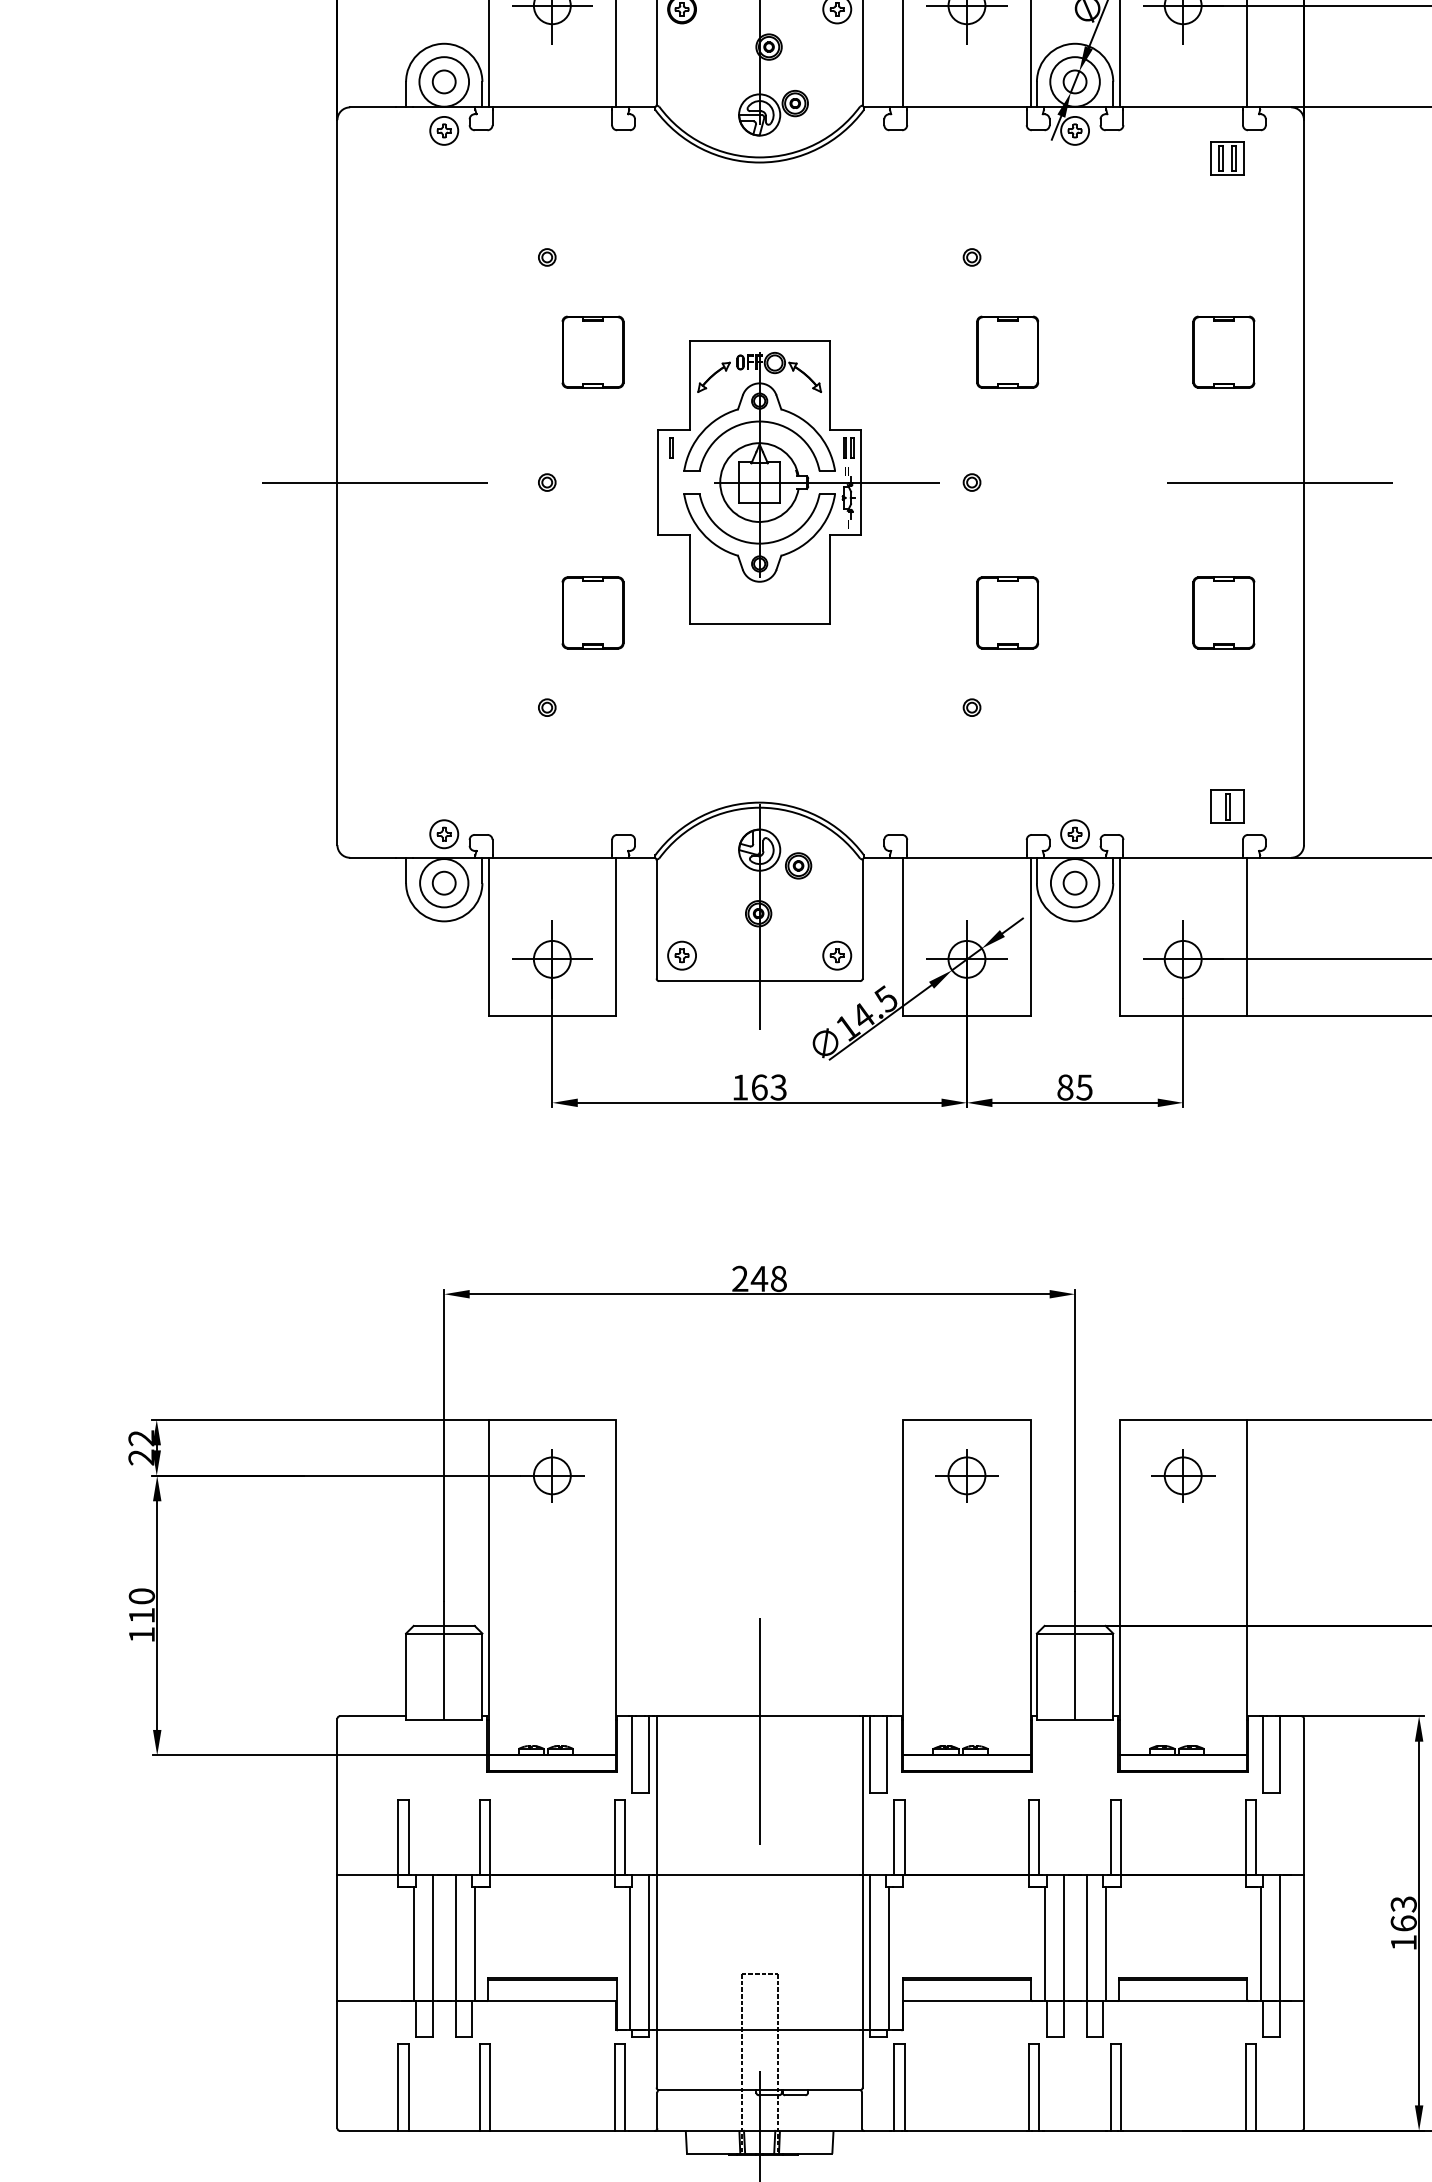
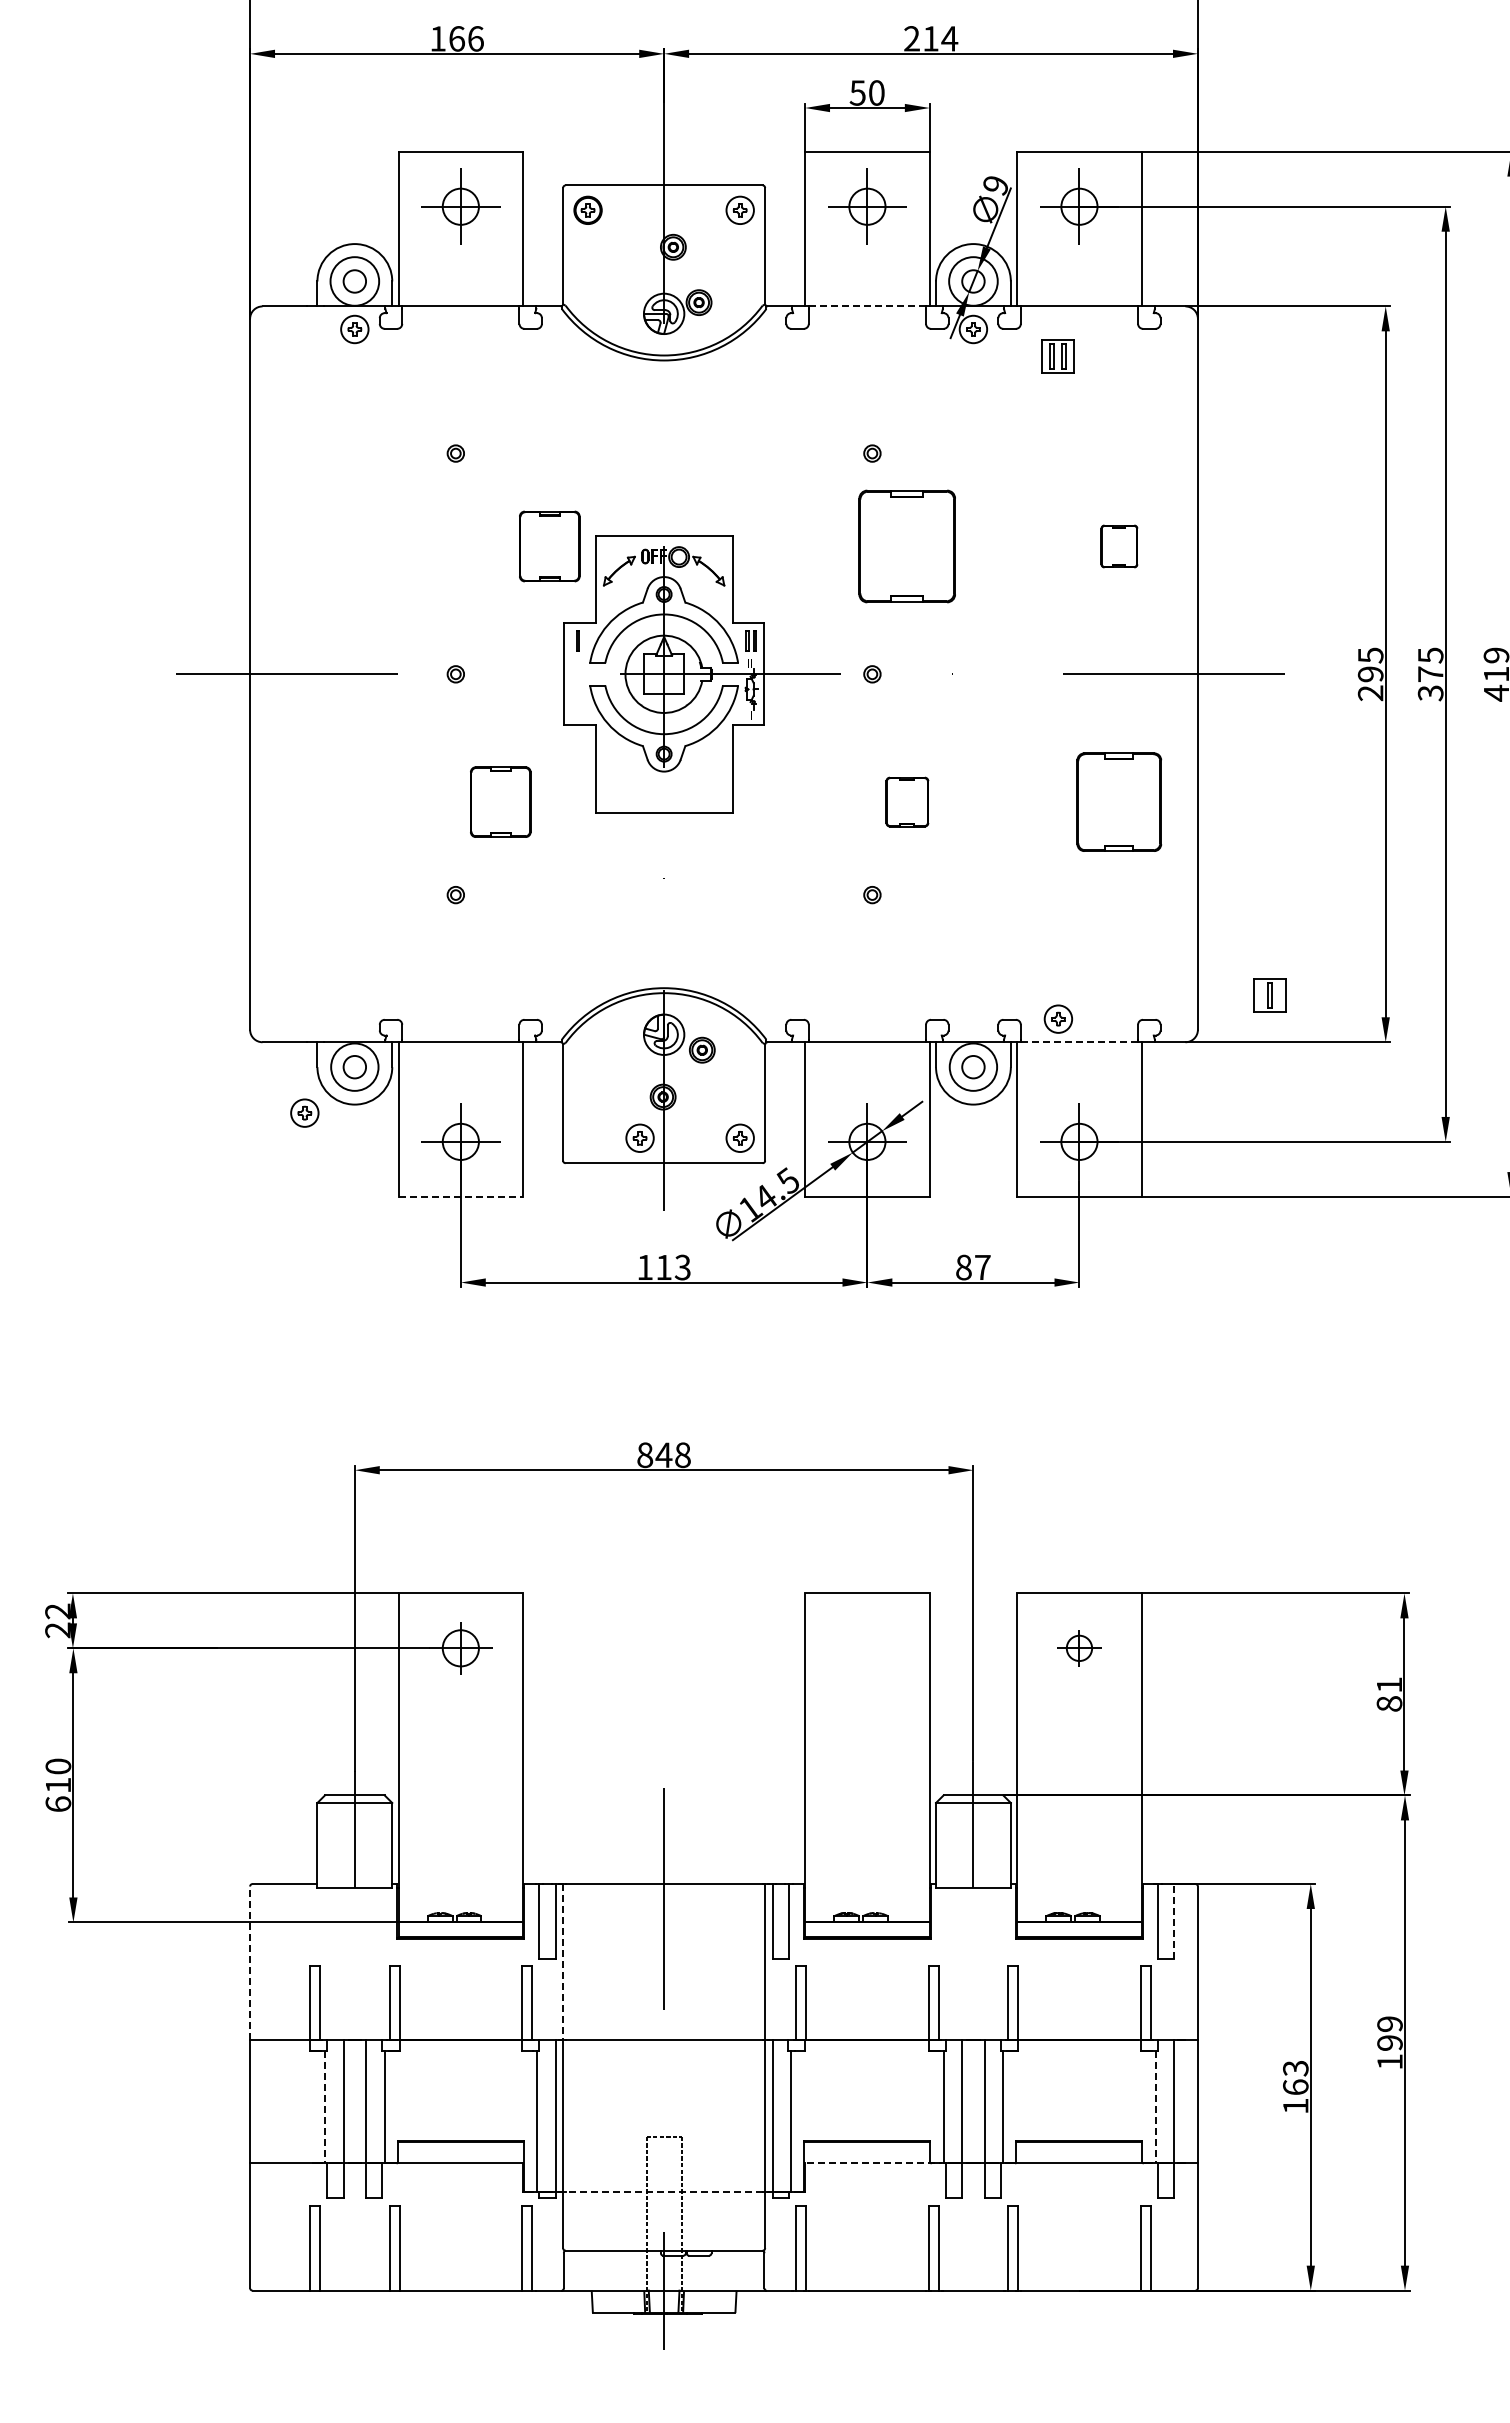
line: (967, 107) -> (867, 306), solid -> dashed
part: (1227, 158) -> (1057, 356), moved
part: (592, 352) -> (549, 546), moved
part: (1007, 352) -> (907, 546), size x1.6
part: (1224, 352) -> (1119, 546), size x0.6
part: (1007, 612) -> (907, 801), size x0.7
part: (1224, 612) -> (1119, 801), size x1.4
part: (1227, 807) -> (1269, 995), moved
part: (443, 833) -> (304, 1112), moved
part: (1074, 833) -> (1057, 1018), moved
line: (1183, 858) -> (1079, 1042), solid -> dashed
part: (681, 954) -> (639, 1137), moved
line: (553, 1016) -> (461, 1197), solid -> dashed
text: (760, 1087) -> (664, 1267), 163 -> 113
text: (1084, 1087) -> (982, 1267), 85 -> 87
text: (740, 1279) -> (645, 1455), 248 -> 848
part: (967, 1476) -> (867, 1648), removed
part: (1183, 1476) -> (1079, 1648), size x0.7
text: (142, 1634) -> (58, 1803), 110 -> 610
line: (1280, 1753) -> (1174, 1920), solid -> dashed
line: (657, 1795) -> (563, 1961), solid -> dashed
line: (337, 1797) -> (250, 1963), solid -> dashed
line: (413, 1944) -> (324, 2107), solid -> dashed
line: (1260, 1944) -> (1155, 2107), solid -> dashed
line: (975, 2001) -> (875, 2163), solid -> dashed
line: (760, 2030) -> (664, 2192), solid -> dashed

